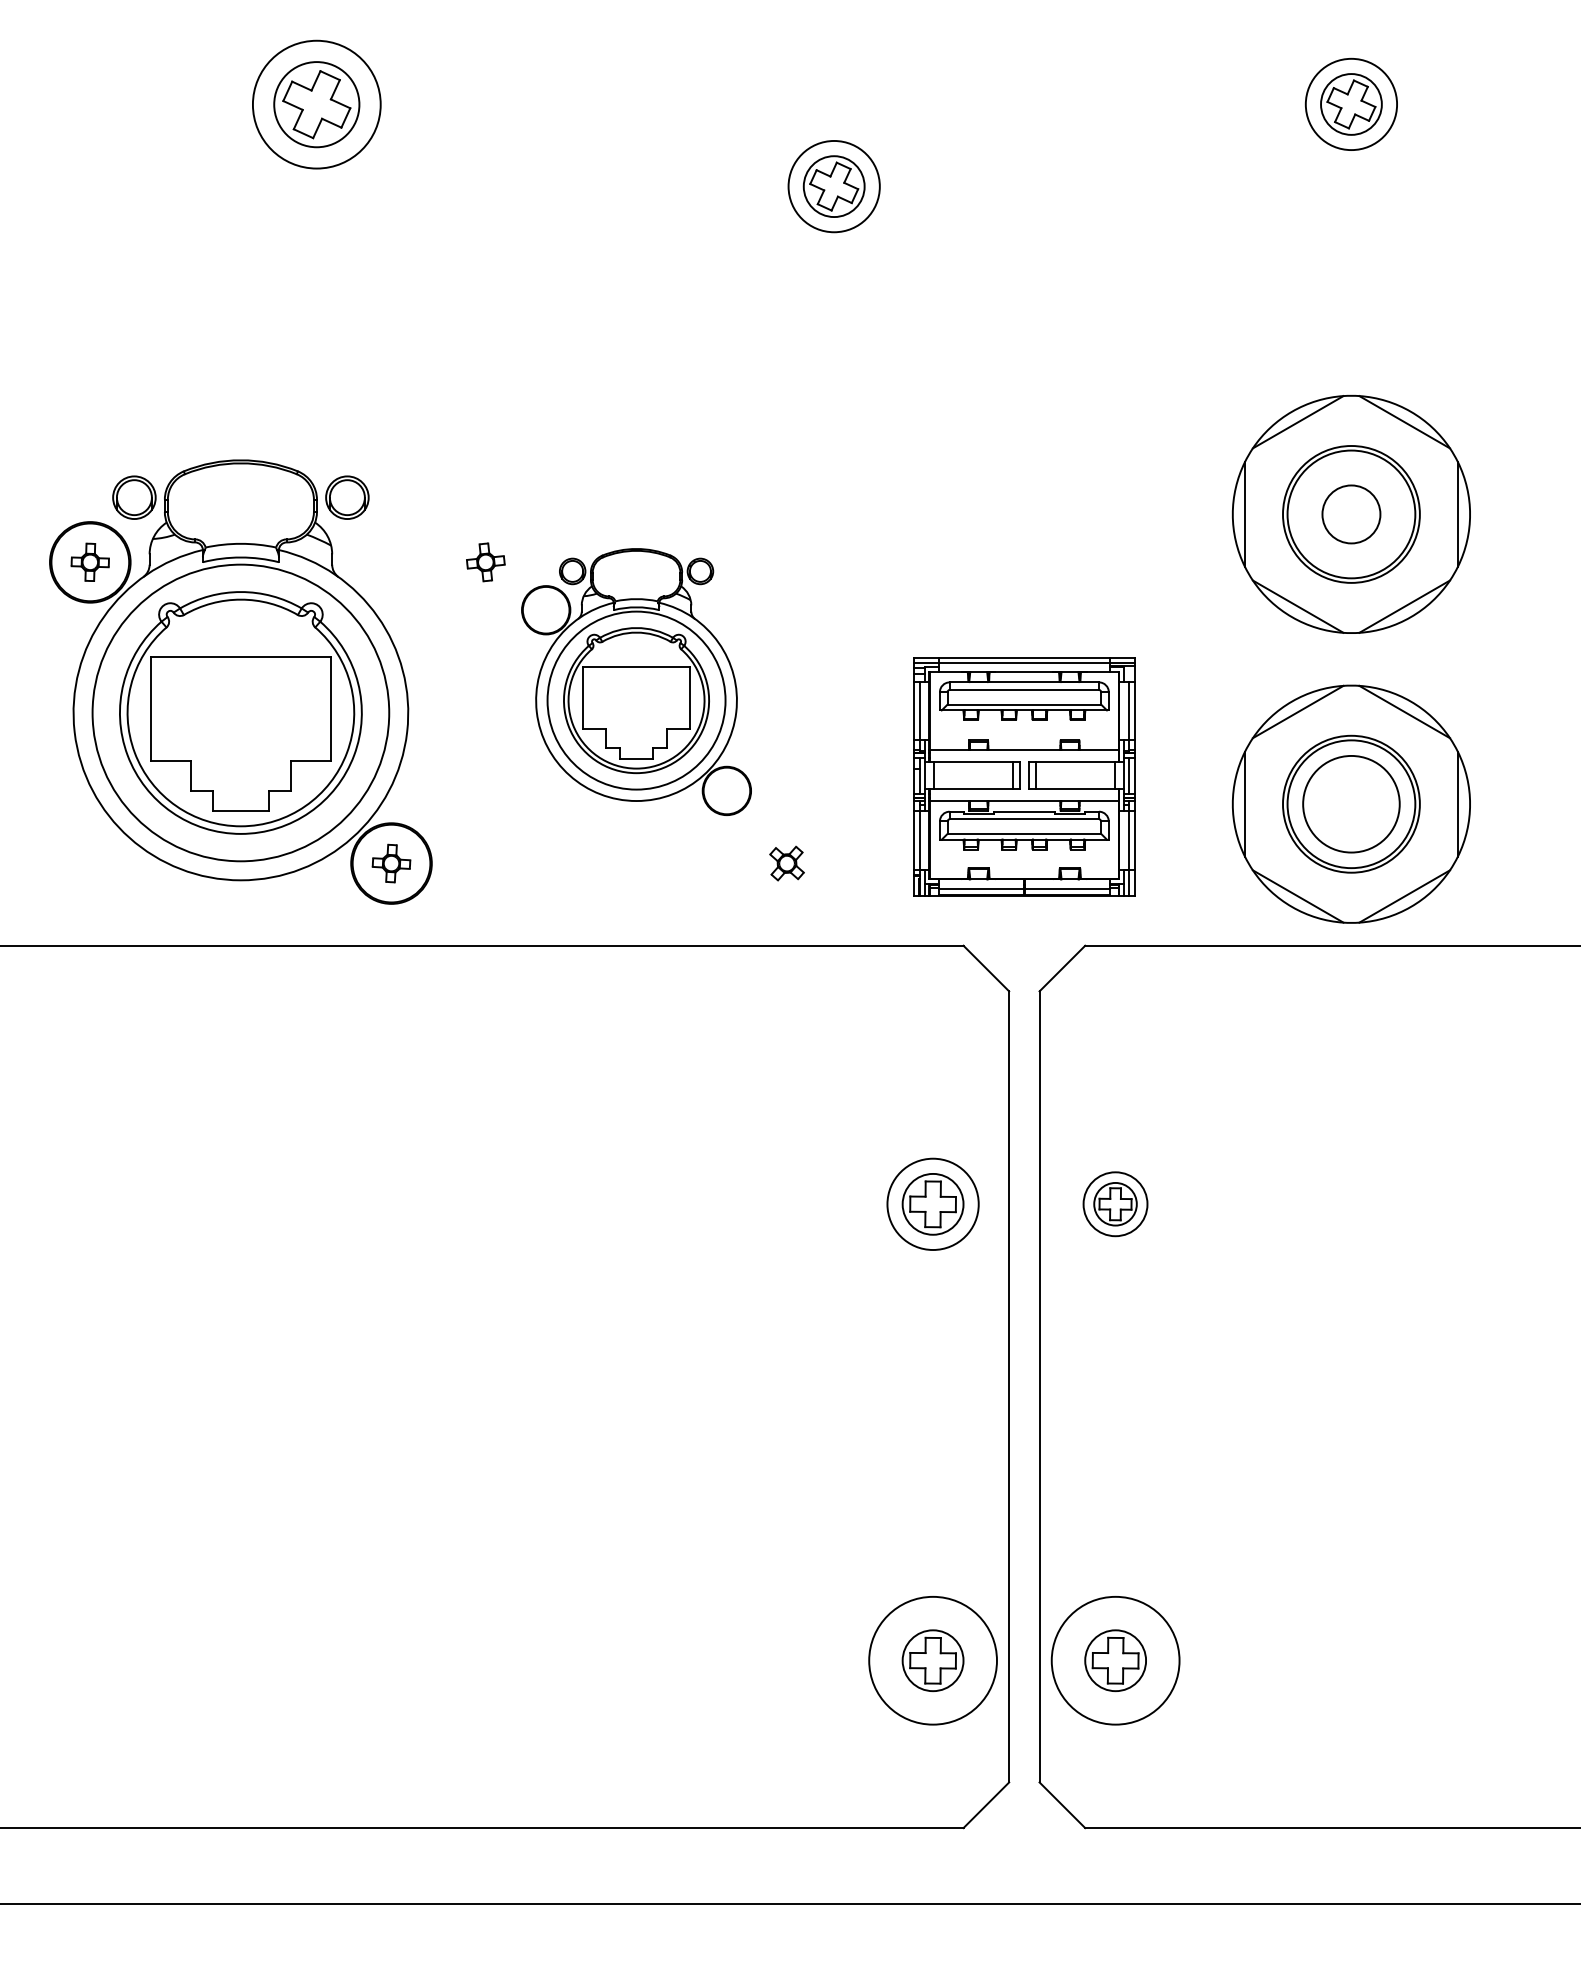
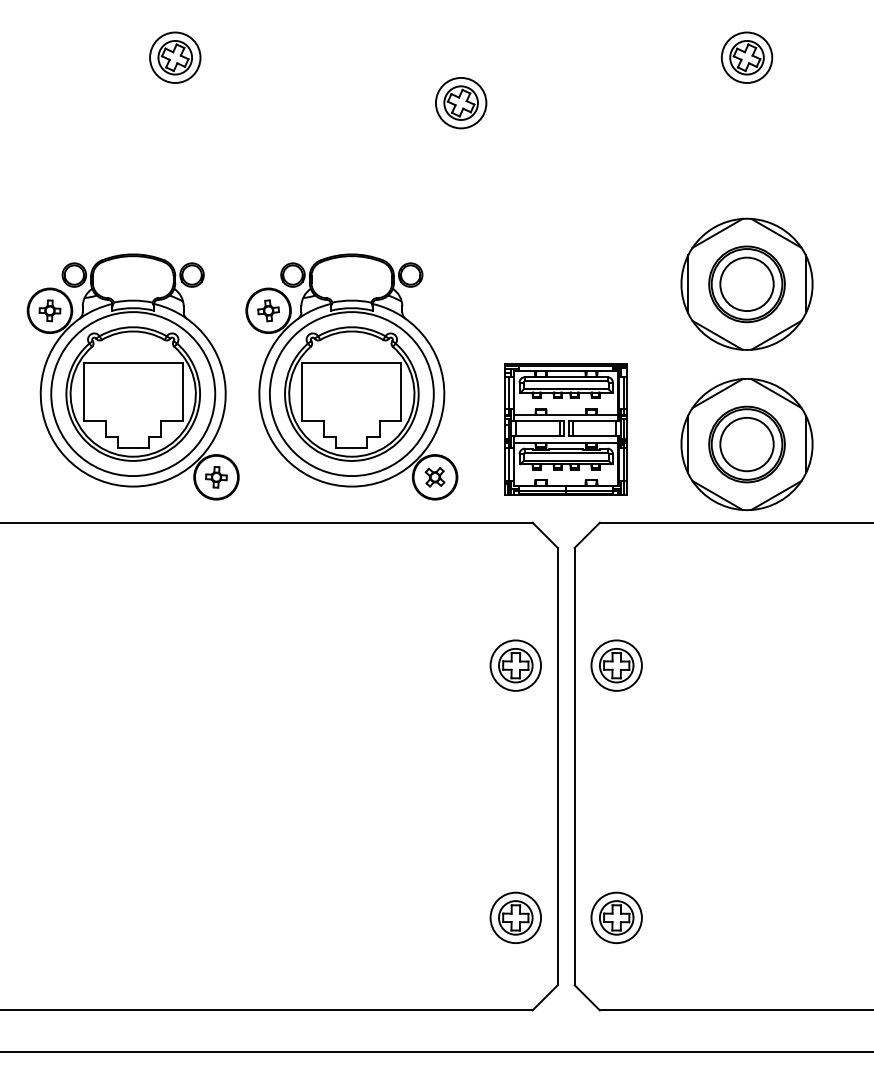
part: (317, 103) -> (175, 57), size x0.71
circle: (1350, 514) -> (746, 284), size x1.67
part: (635, 681) -> (351, 376), size x1.67
part: (1115, 1204) -> (616, 665), size x1.43
circle: (932, 1659) -> (515, 917), size x0.71
circle: (1115, 1659) -> (616, 917), size x0.71

